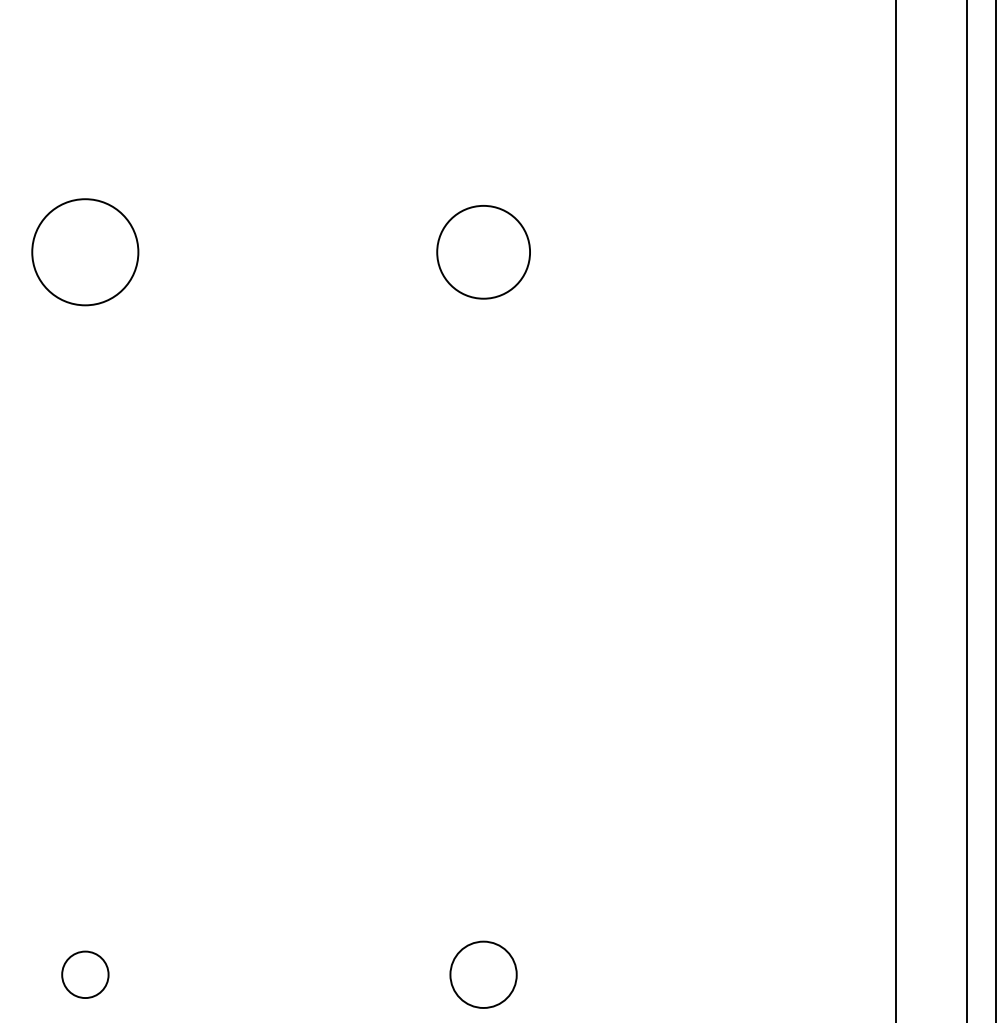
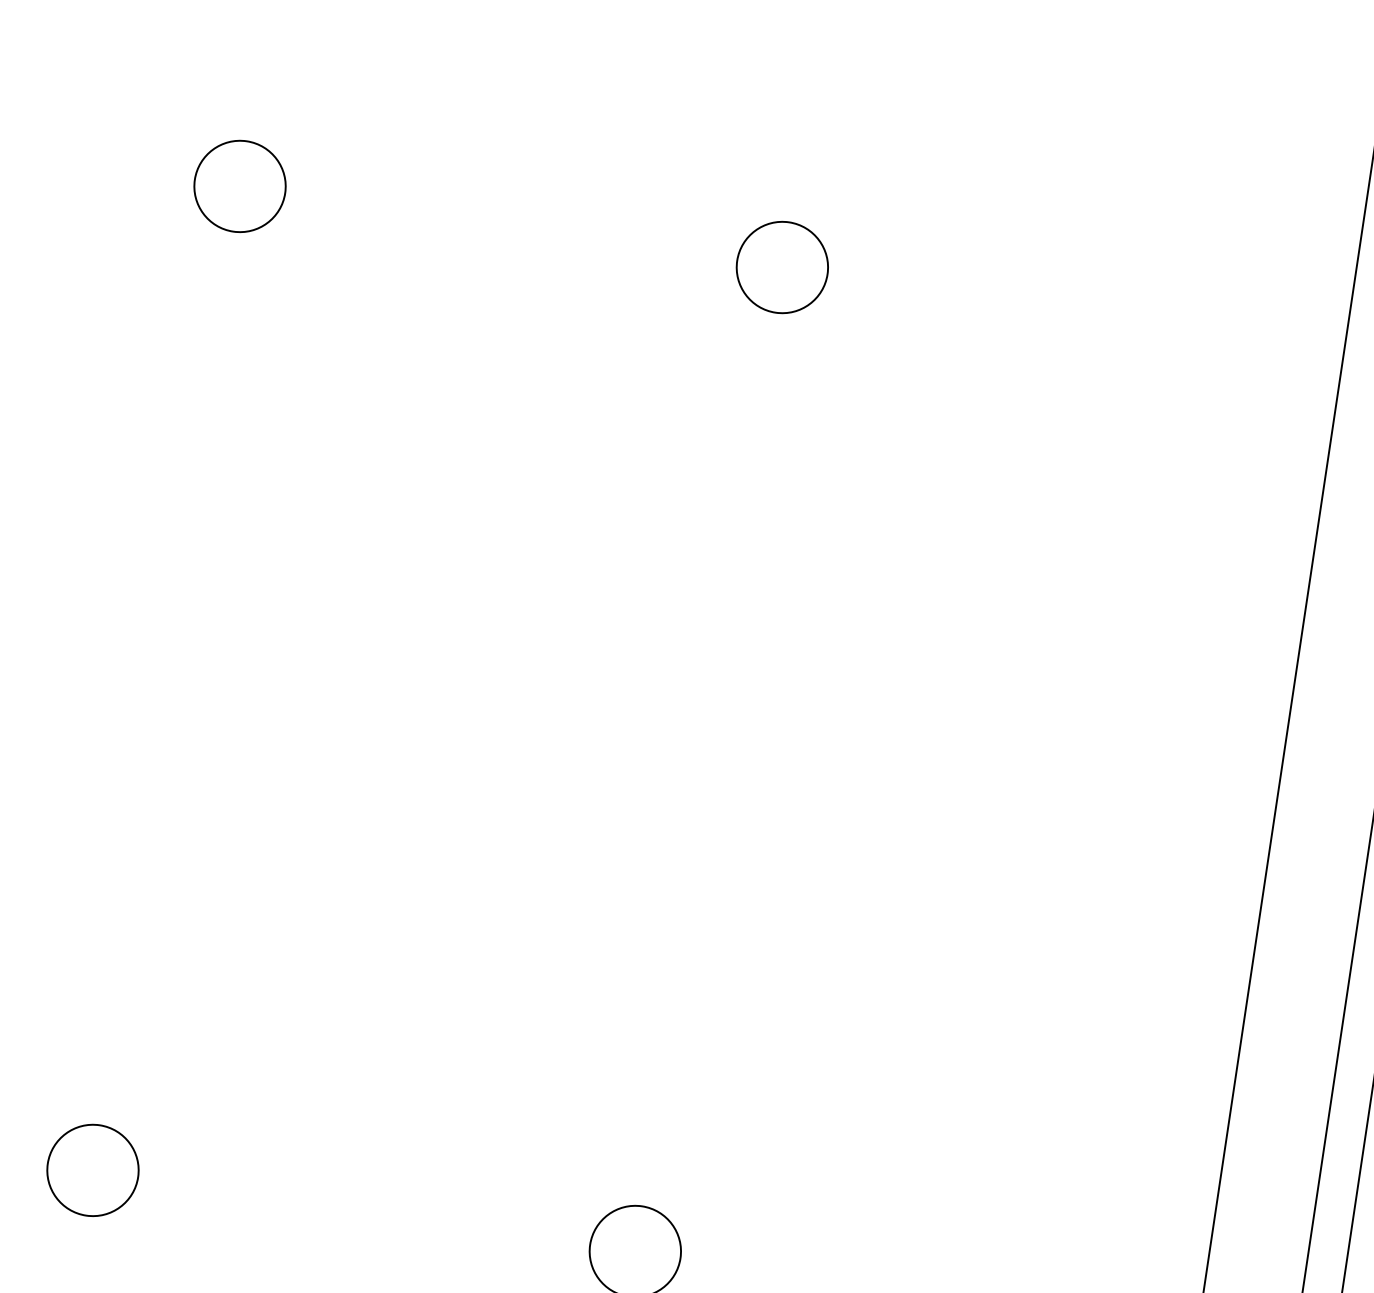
circle: (85, 252) -> (240, 186), size x0.62
circle: (483, 252) -> (782, 267), size x0.71
circle: (85, 974) -> (93, 1170), size x1.43

